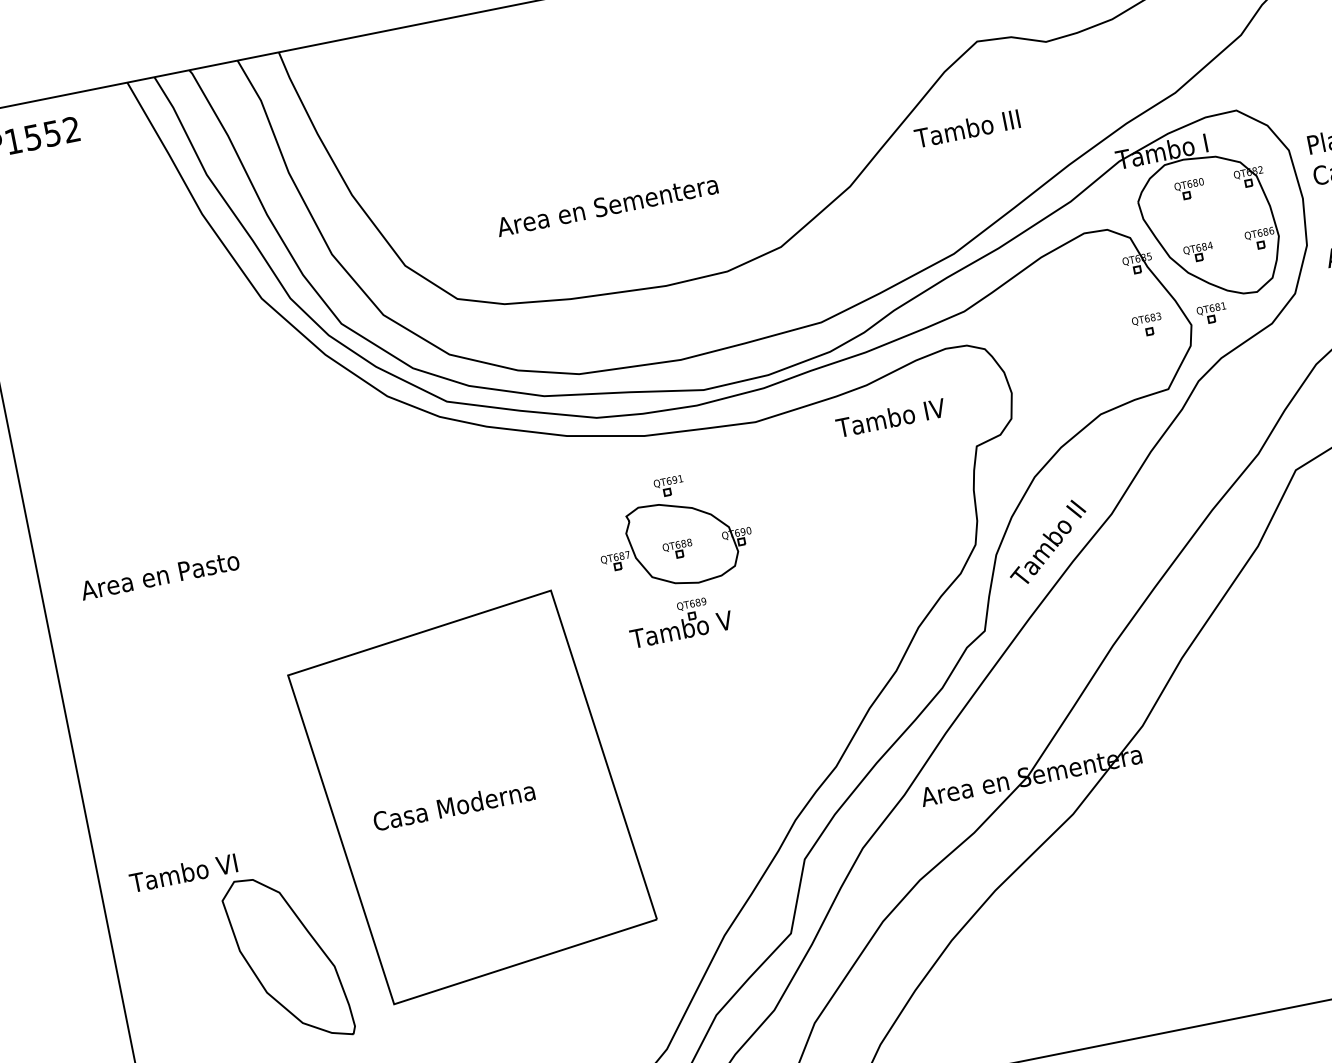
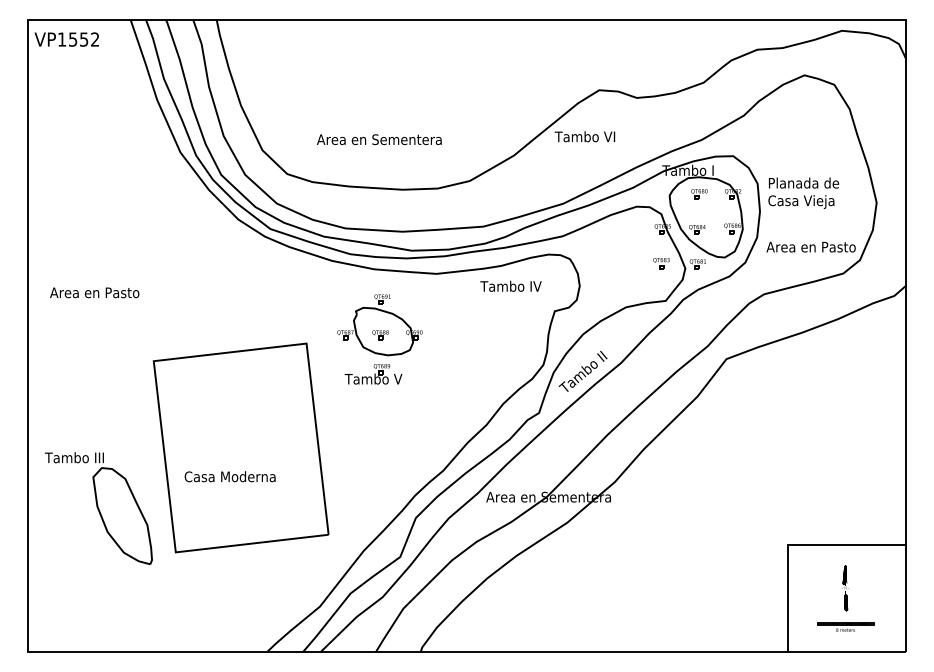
text: (1011, 119) -> (609, 136), Tambo III -> Tambo VI
text: (452, 805) -> (229, 476), moved
text: (226, 864) -> (99, 457), Tambo VI -> Tambo III

